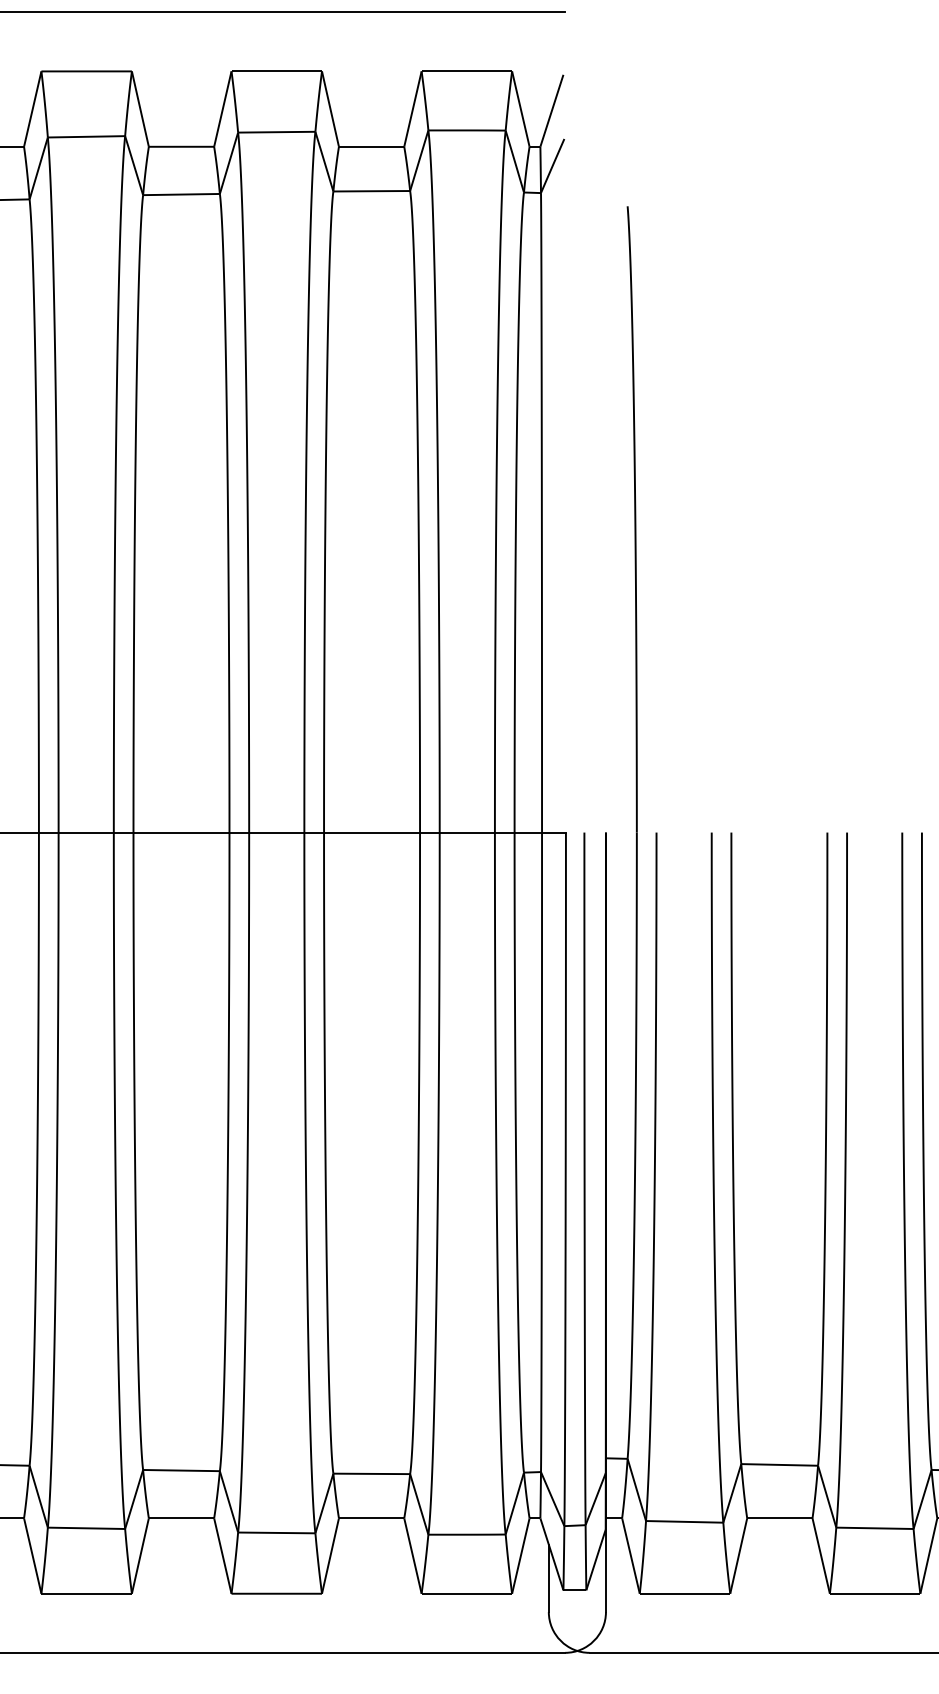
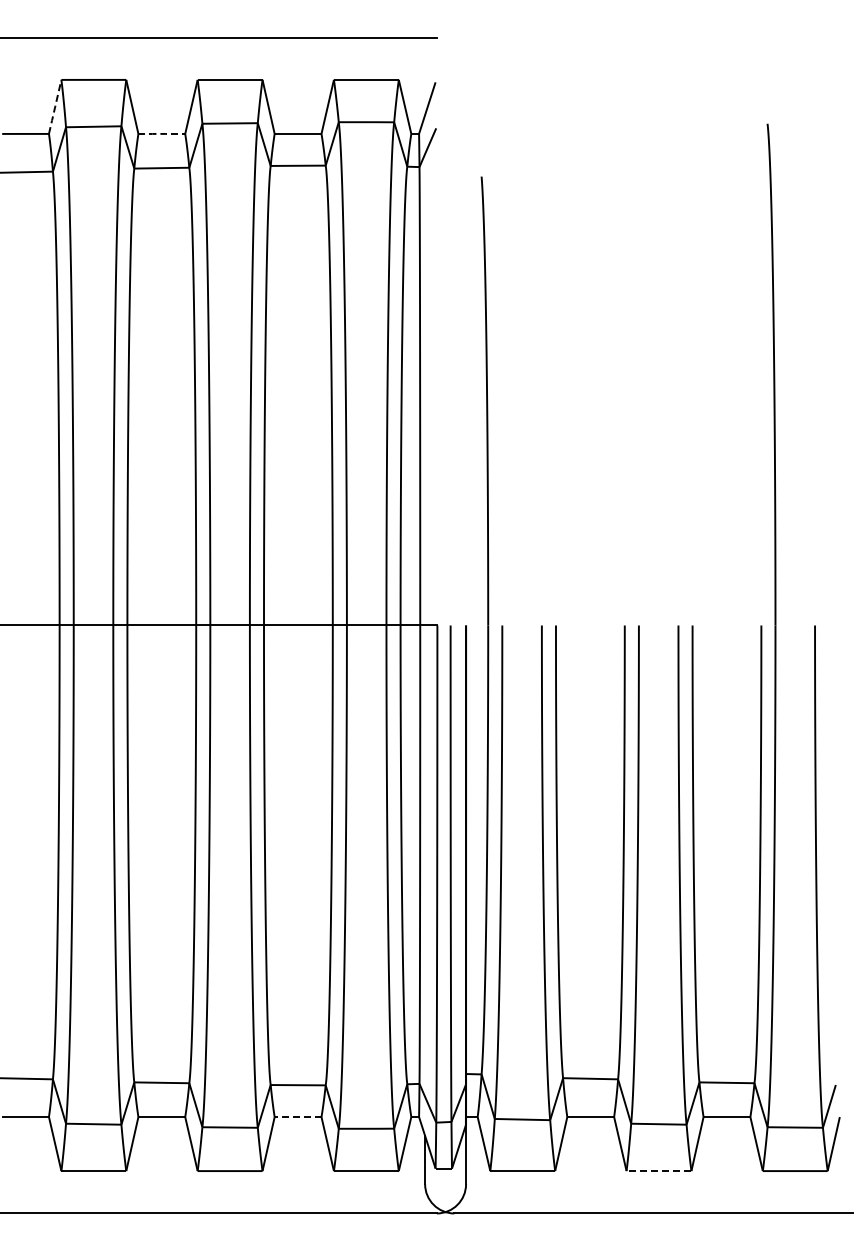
line: (33, 108) -> (55, 106), solid -> dashed
line: (182, 146) -> (162, 133), solid -> dashed
line: (370, 1518) -> (297, 1117), solid -> dashed
line: (874, 1594) -> (658, 1171), solid -> dashed

